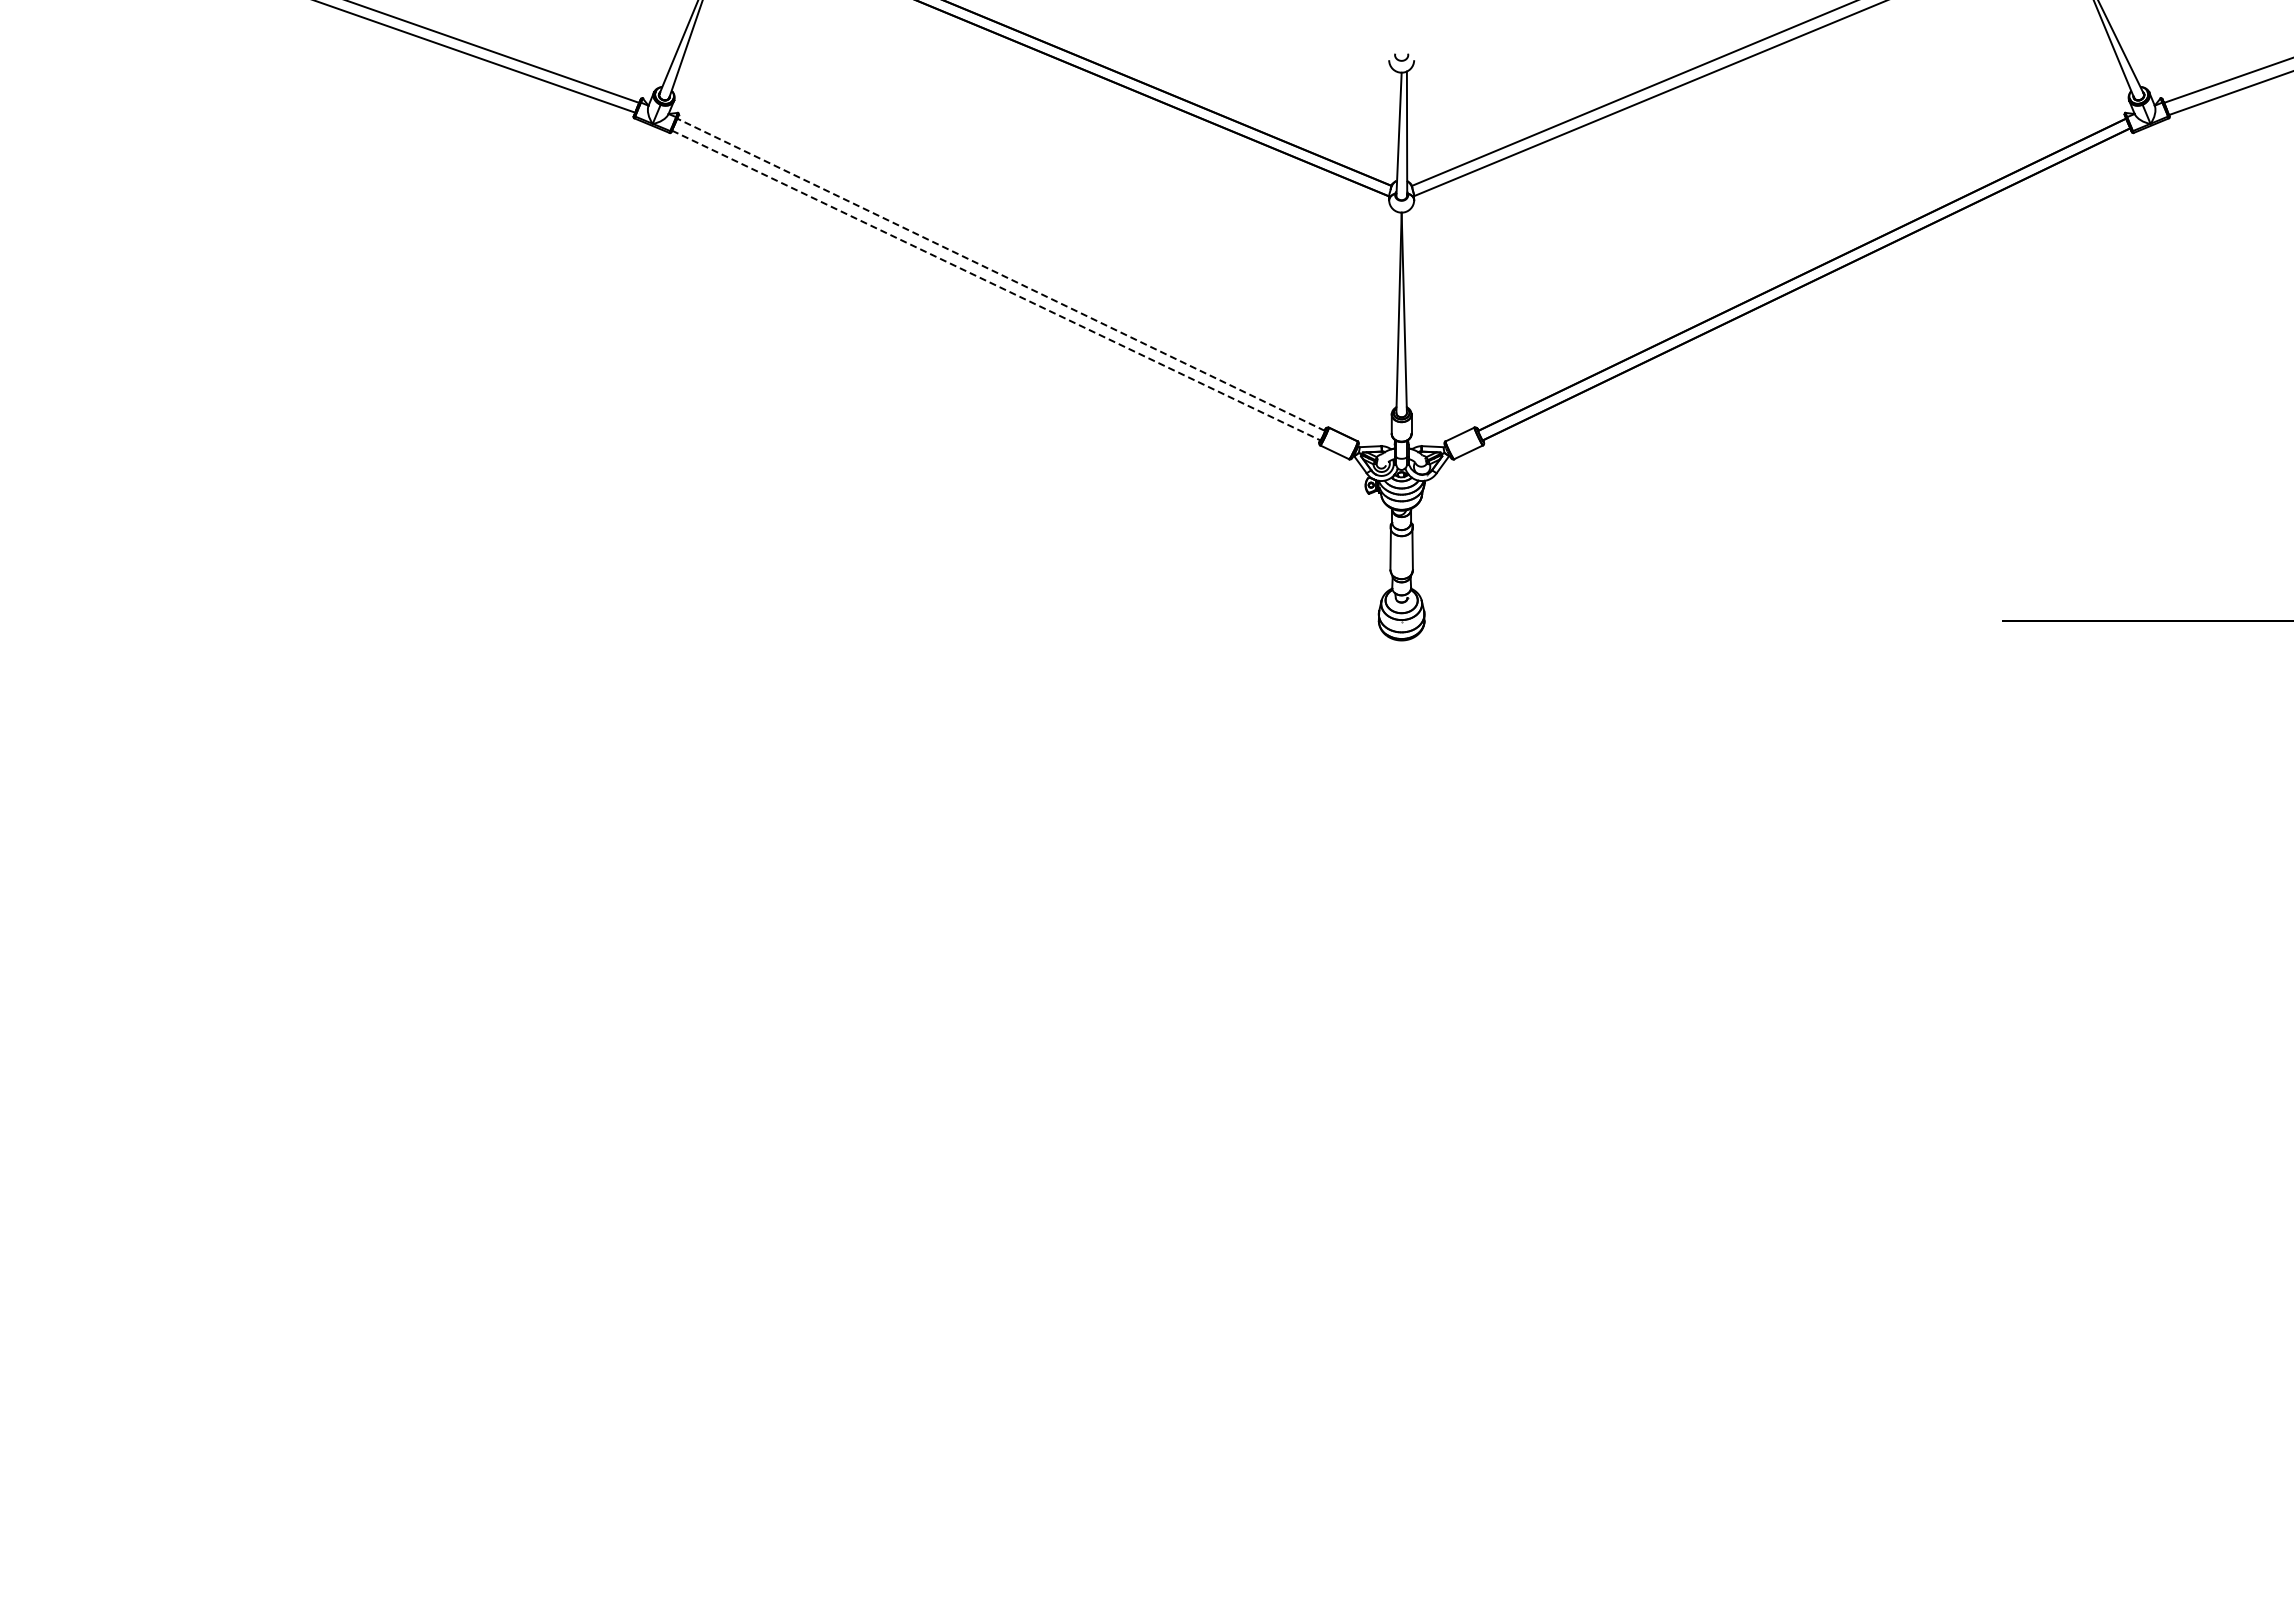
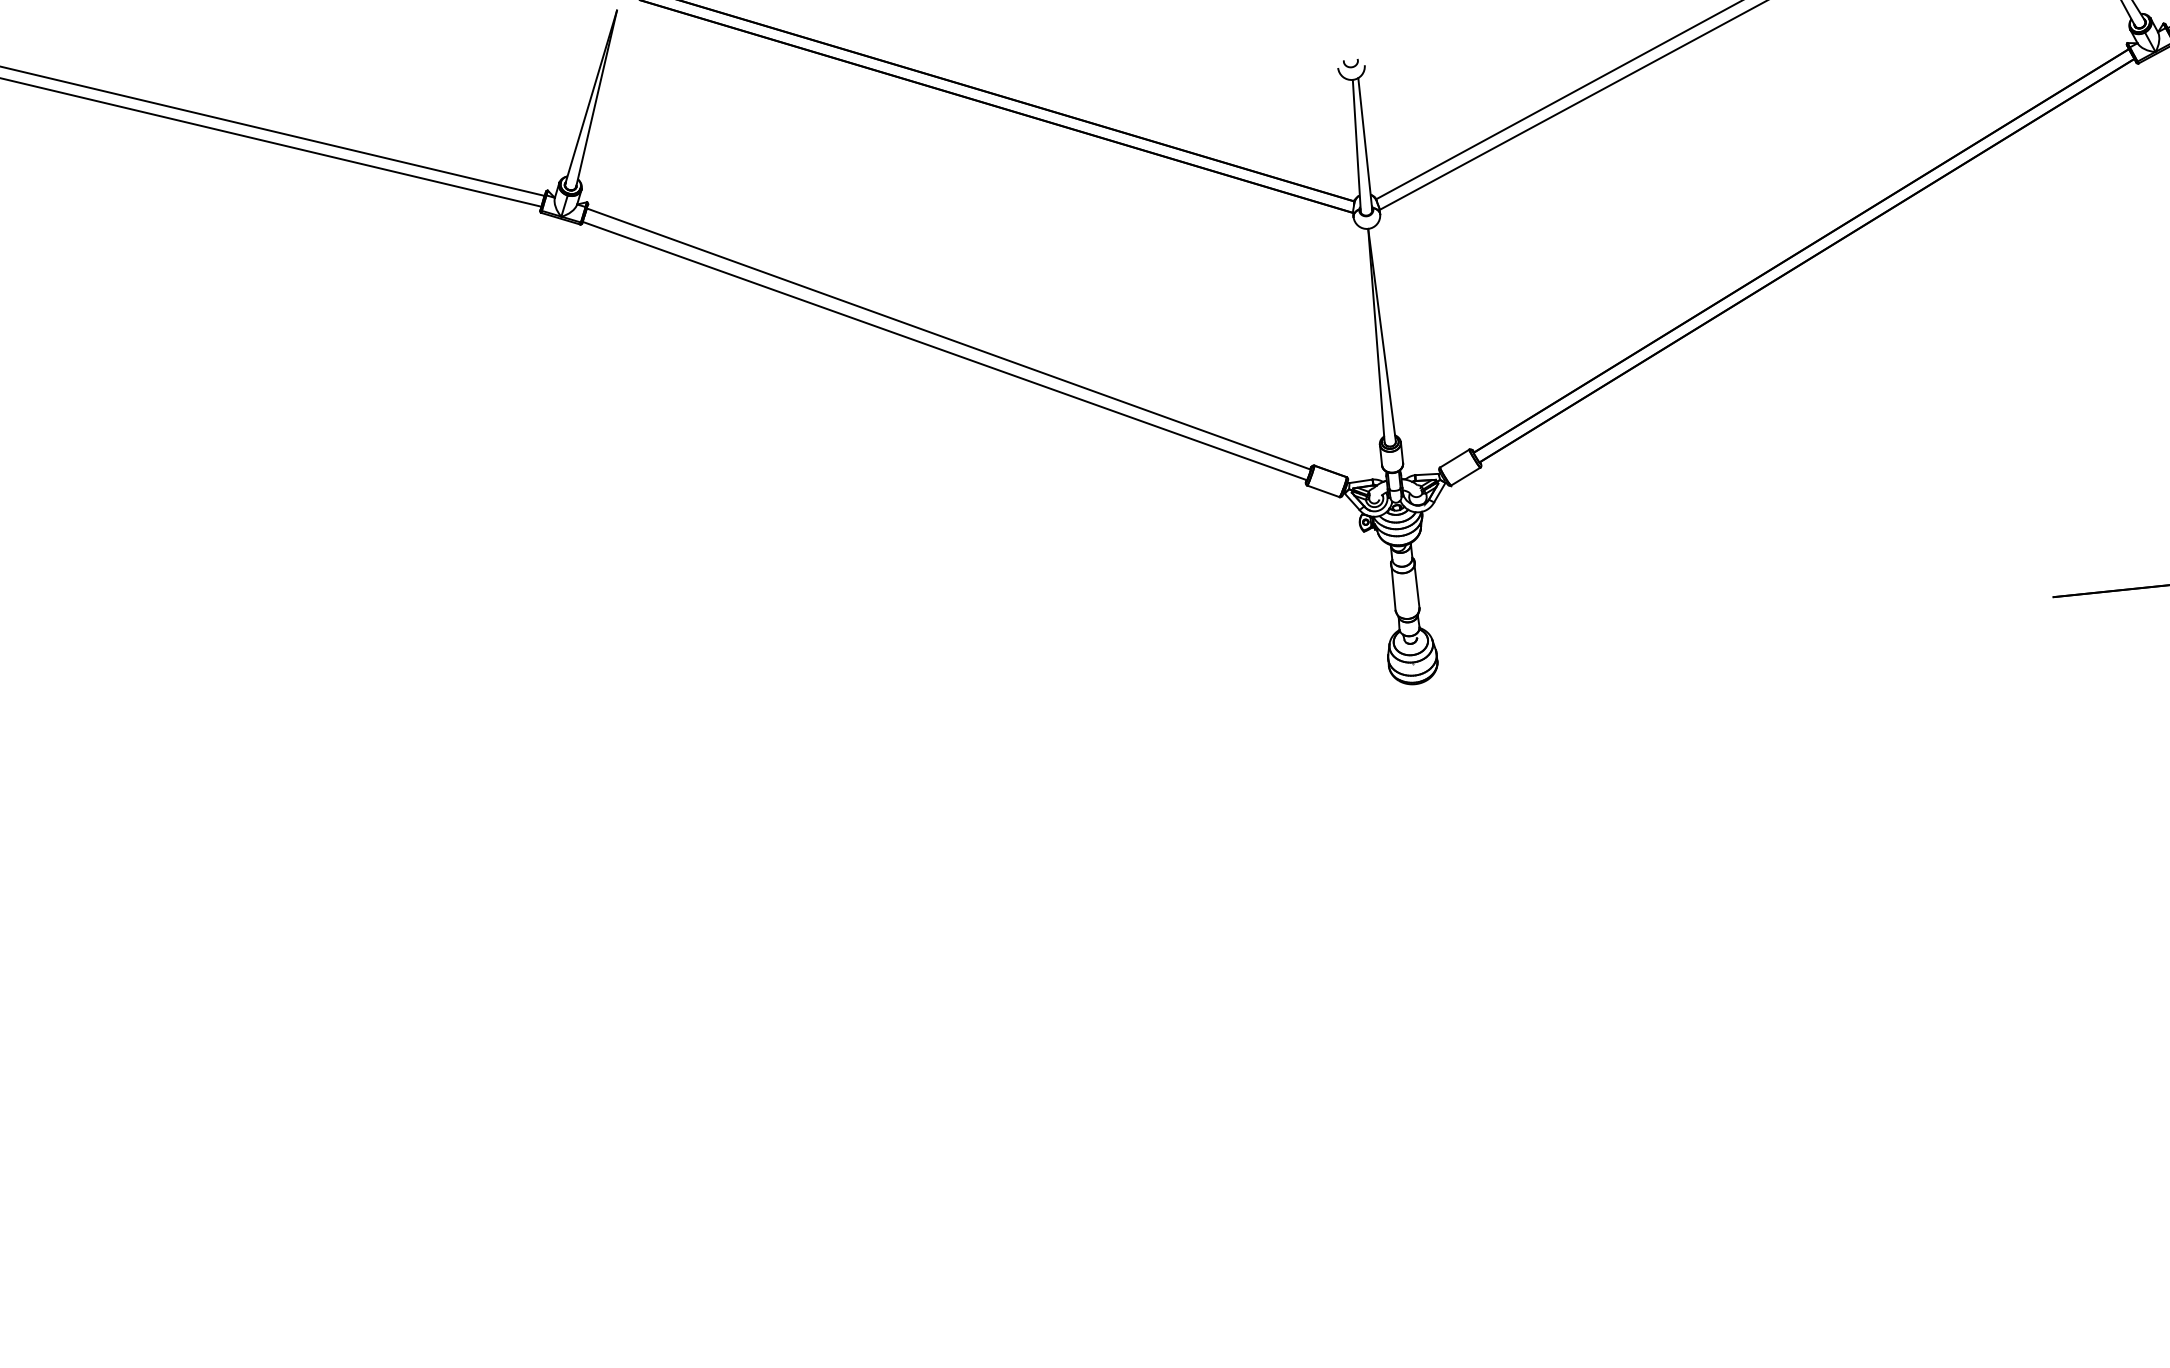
line: (1001, 274) -> (949, 338), dashed -> solid
line: (996, 285) -> (945, 350), dashed -> solid

